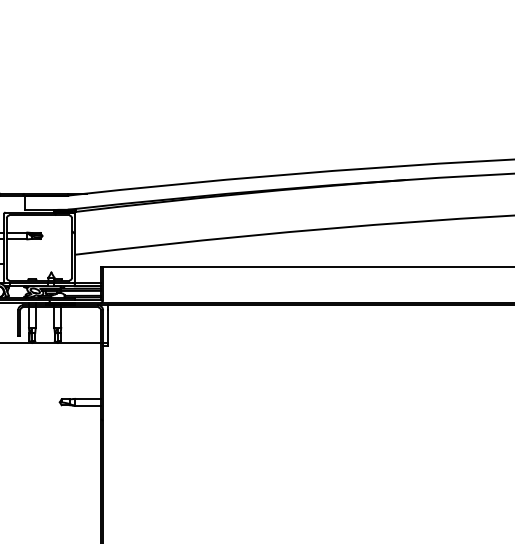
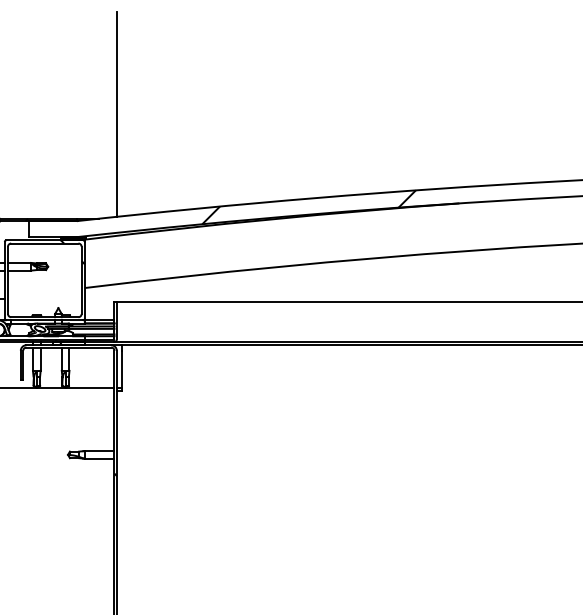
line: (102, 101) -> (116, 114), added
hatch: (272, 183) -> (308, 207), added

